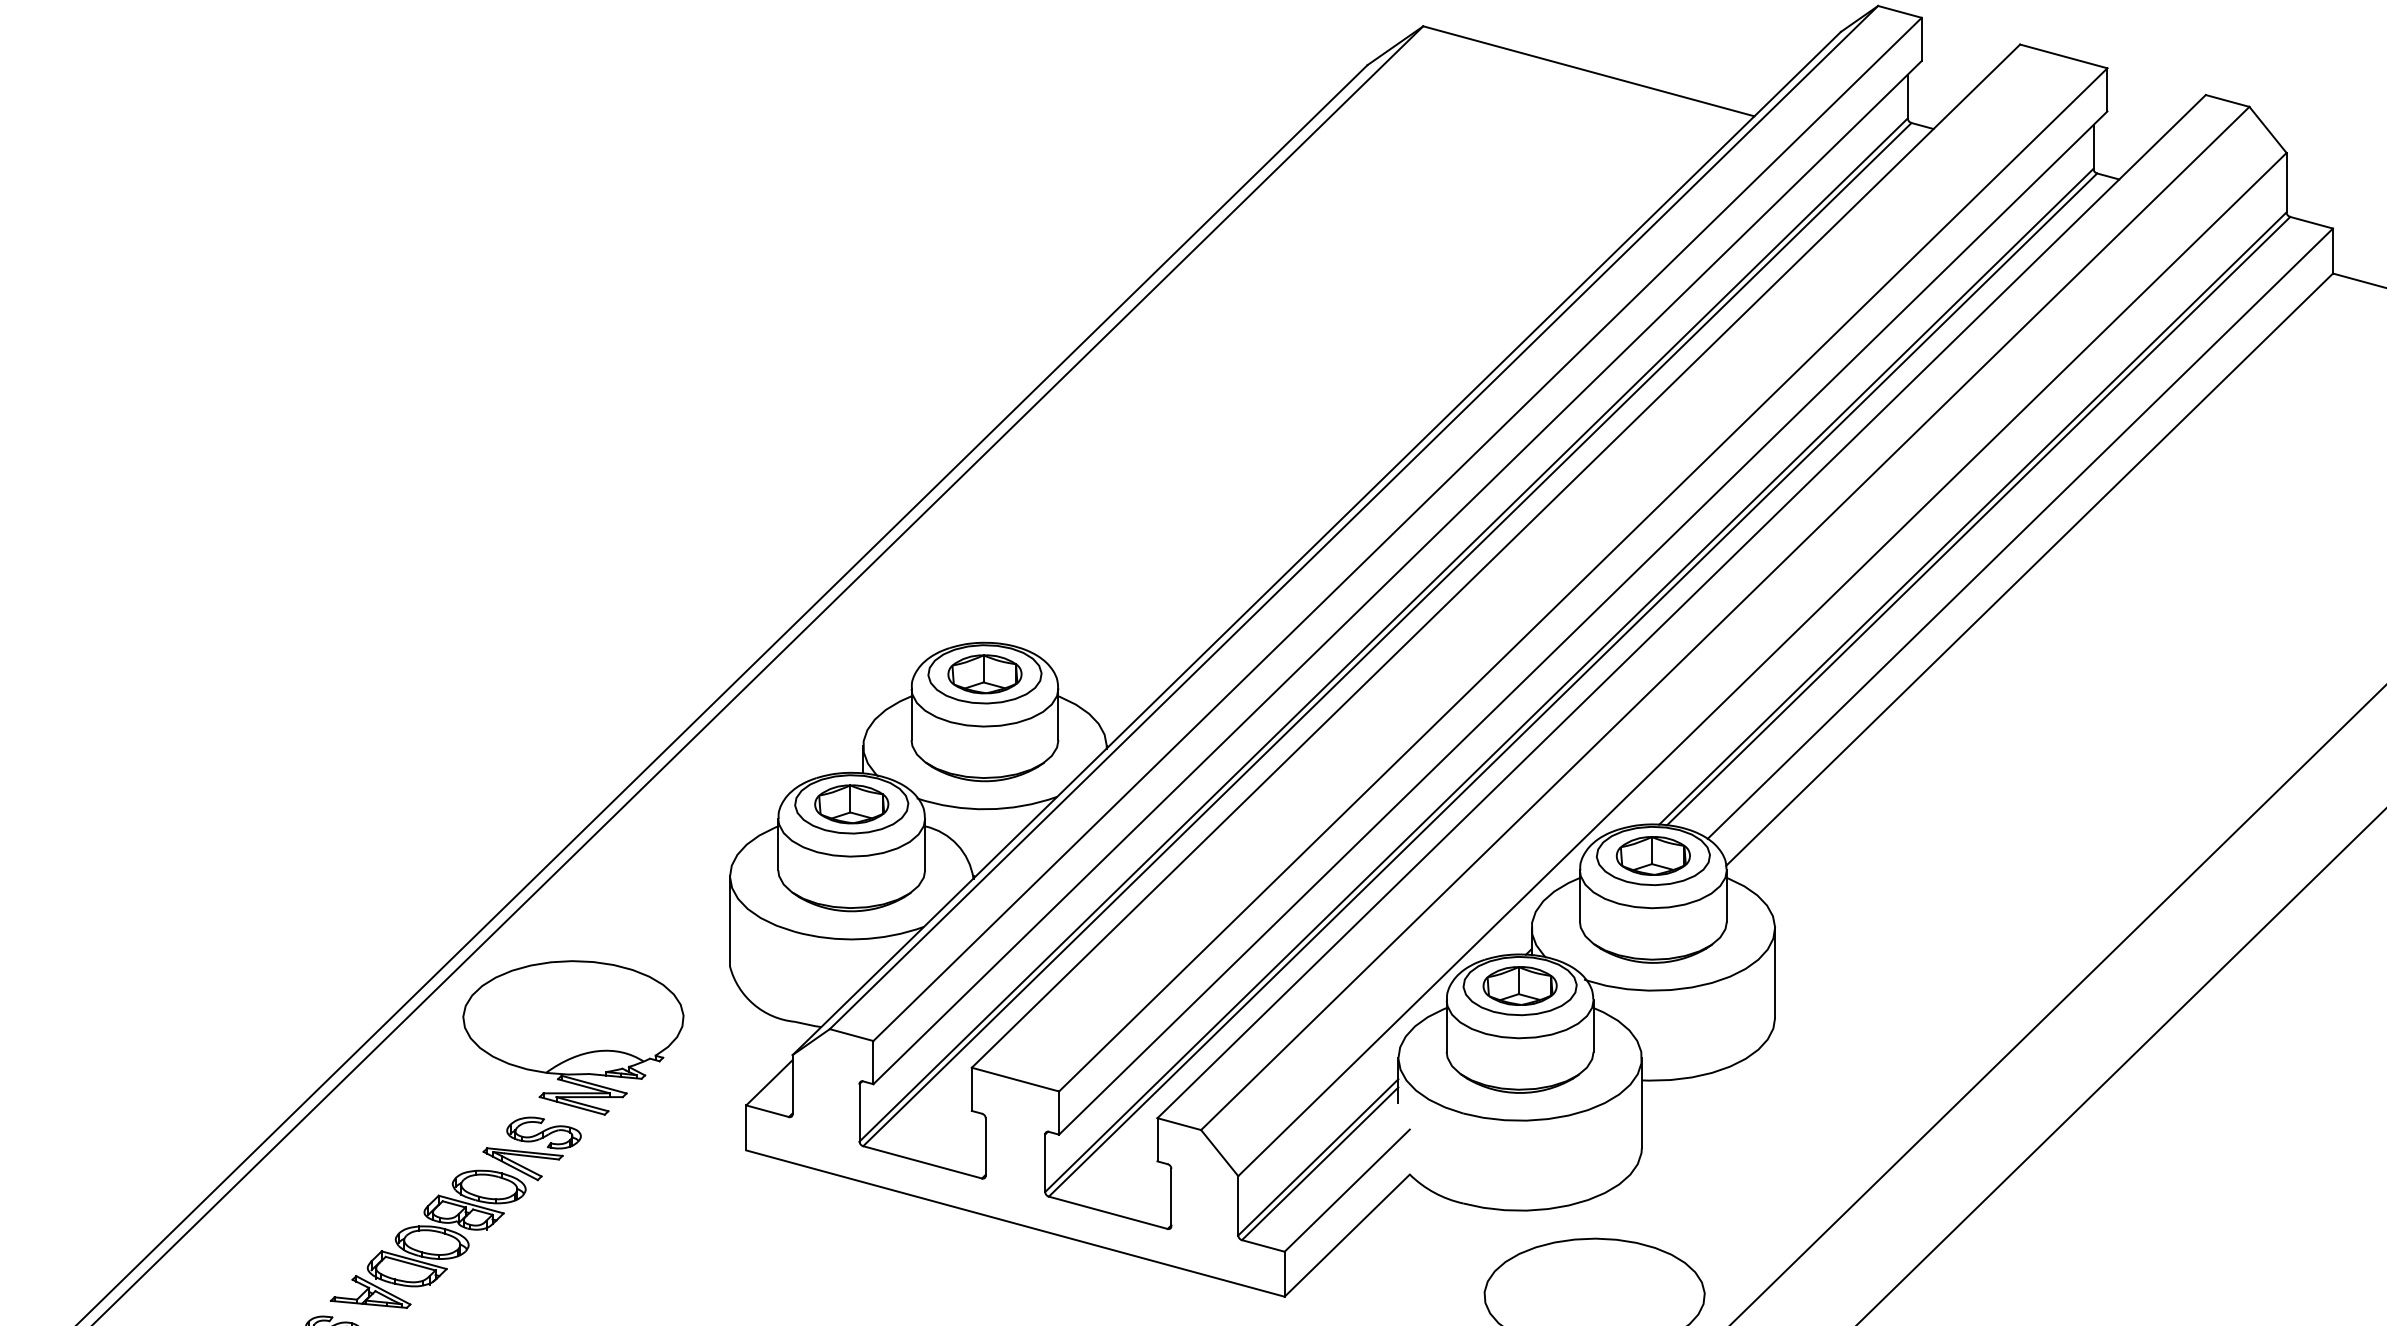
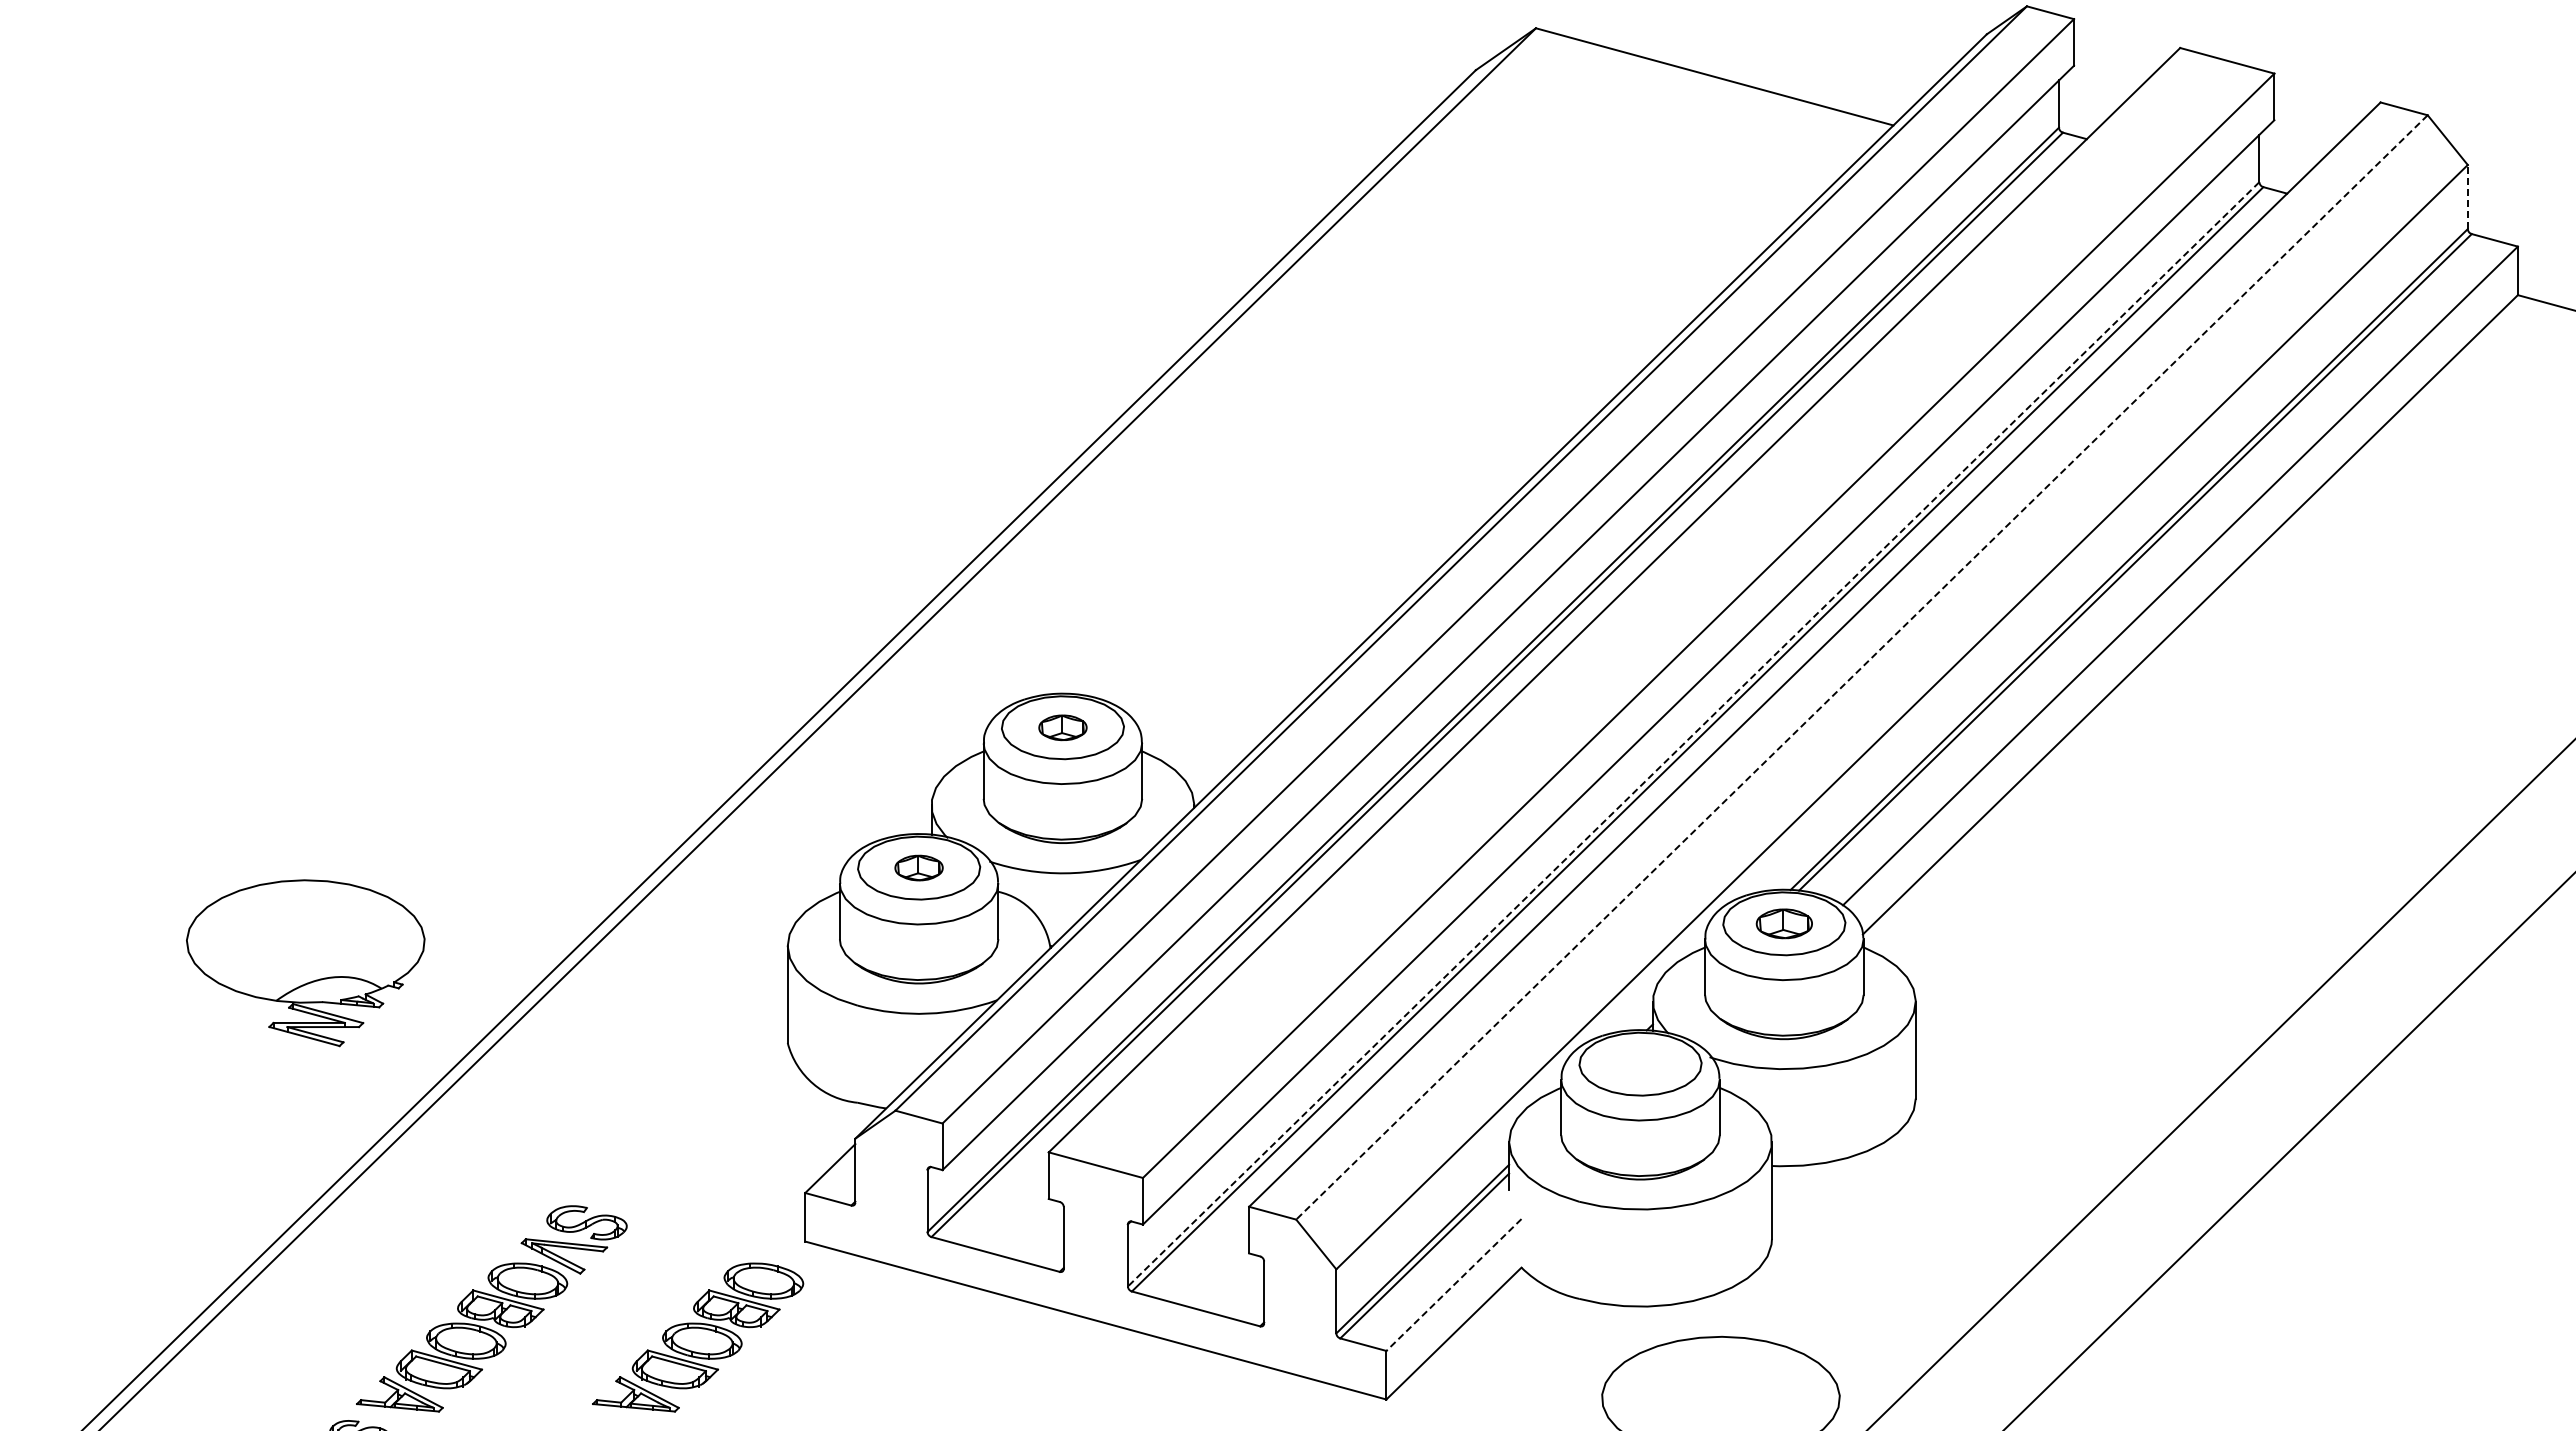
line: (2286, 182) -> (2467, 196), solid -> dashed
line: (1724, 618) -> (1861, 667), solid -> dashed
part: (984, 674) -> (1062, 727), size x0.6
line: (1569, 680) -> (1693, 734), solid -> dashed
part: (851, 803) -> (918, 867), size x0.6
part: (1653, 855) -> (1784, 923), size x0.7
part: (1520, 985) -> (1640, 1063), removed
part: (573, 1038) -> (305, 963), moved
line: (1346, 1191) -> (1453, 1285), solid -> dashed
part: (647, 1239) -> (698, 1337), added

